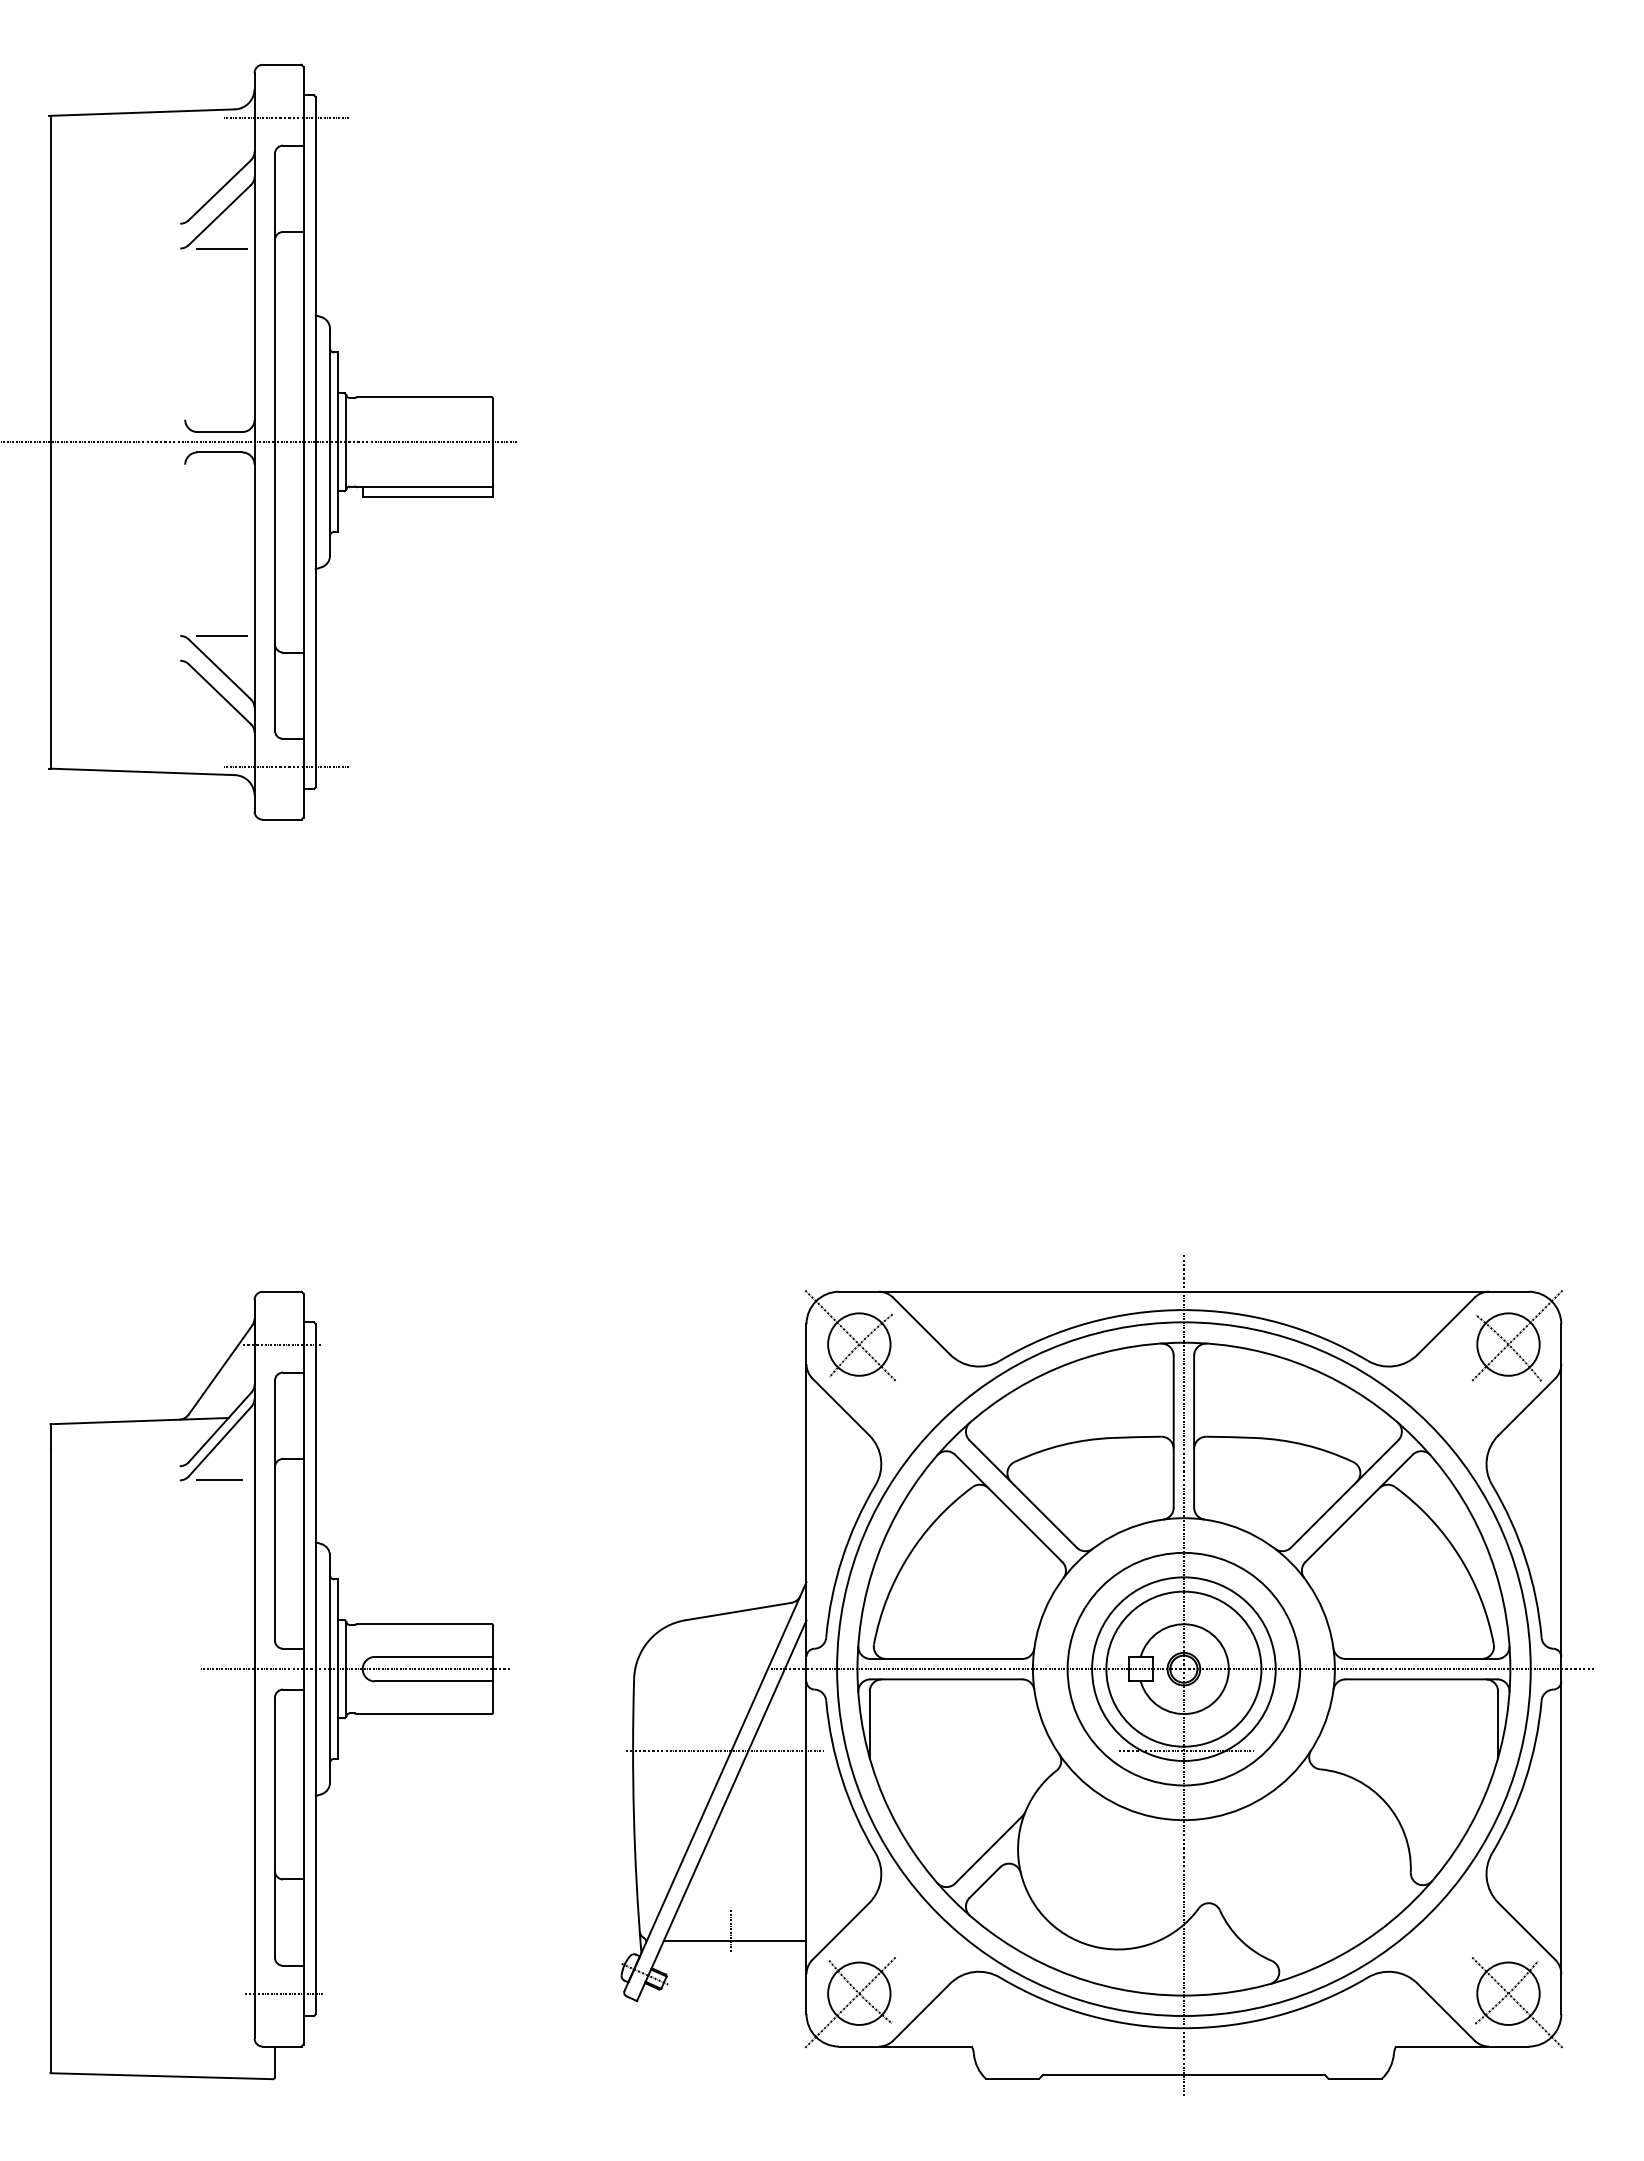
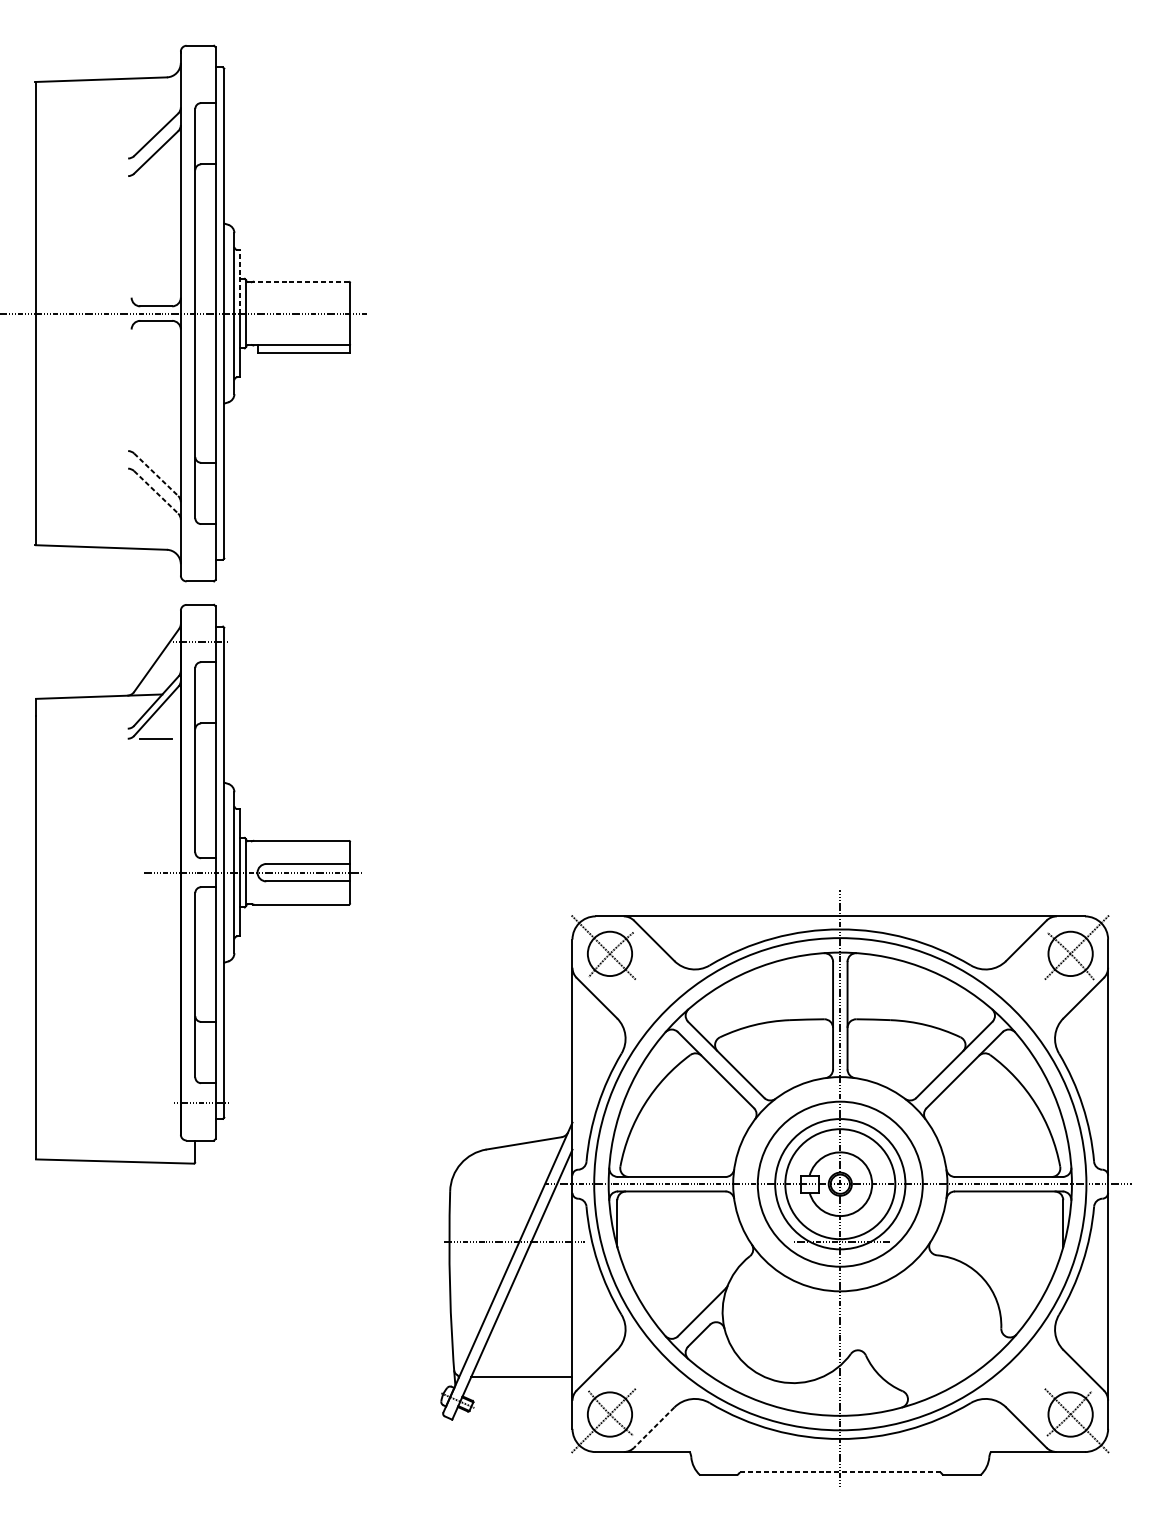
line: (285, 117) -> (202, 83), removed
line: (221, 248) -> (157, 176), removed
line: (338, 397) -> (240, 281), solid -> dashed
line: (423, 397) -> (300, 281), solid -> dashed
line: (221, 635) -> (157, 450), removed
line: (220, 669) -> (156, 474), solid -> dashed
line: (220, 694) -> (156, 492), solid -> dashed
line: (285, 766) -> (202, 543), removed
part: (279, 1685) -> (198, 884), moved
line: (730, 1930) -> (518, 1369), removed
line: (921, 2012) -> (654, 1427), solid -> dashed
line: (1183, 2075) -> (840, 1472), solid -> dashed

